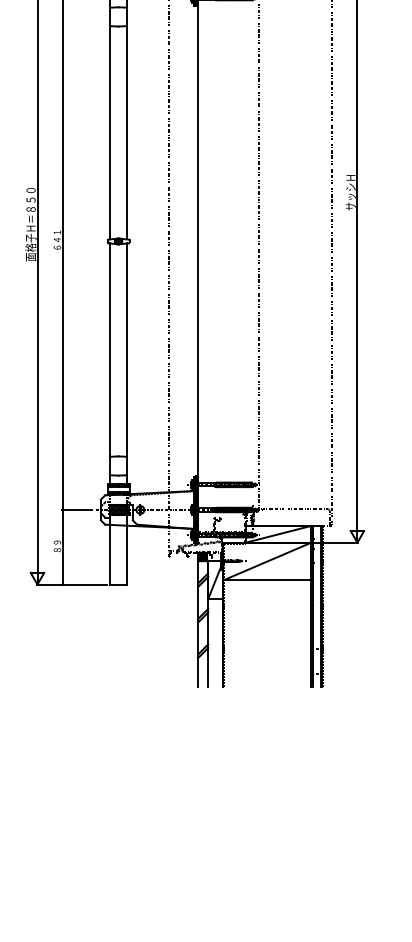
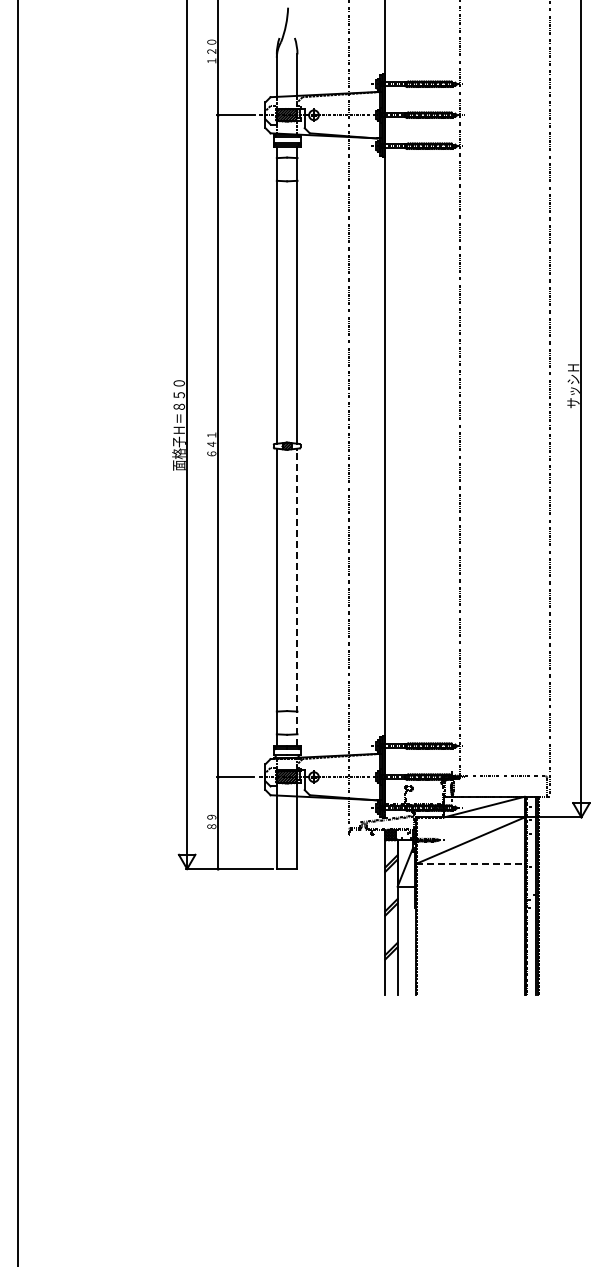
line: (127, 364) -> (297, 597), solid -> dashed
line: (267, 580) -> (470, 863), solid -> dashed

